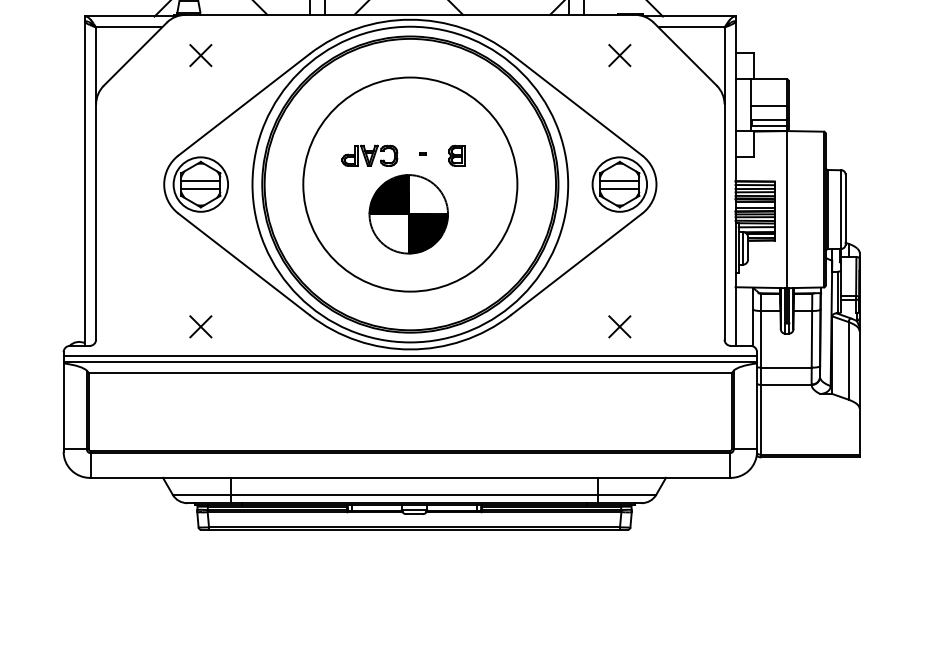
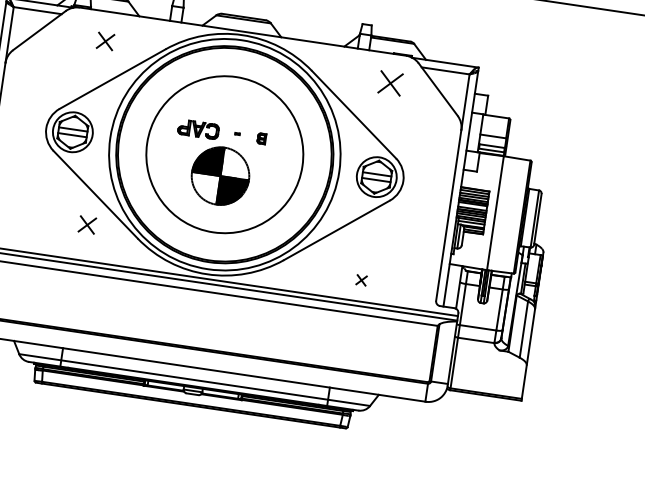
part: (200, 55) -> (105, 41), moved
part: (619, 55) -> (390, 83), size x1.4
part: (456, 155) -> (261, 138), size x0.7
part: (200, 326) -> (87, 224), moved
part: (619, 326) -> (361, 280), size x0.6

